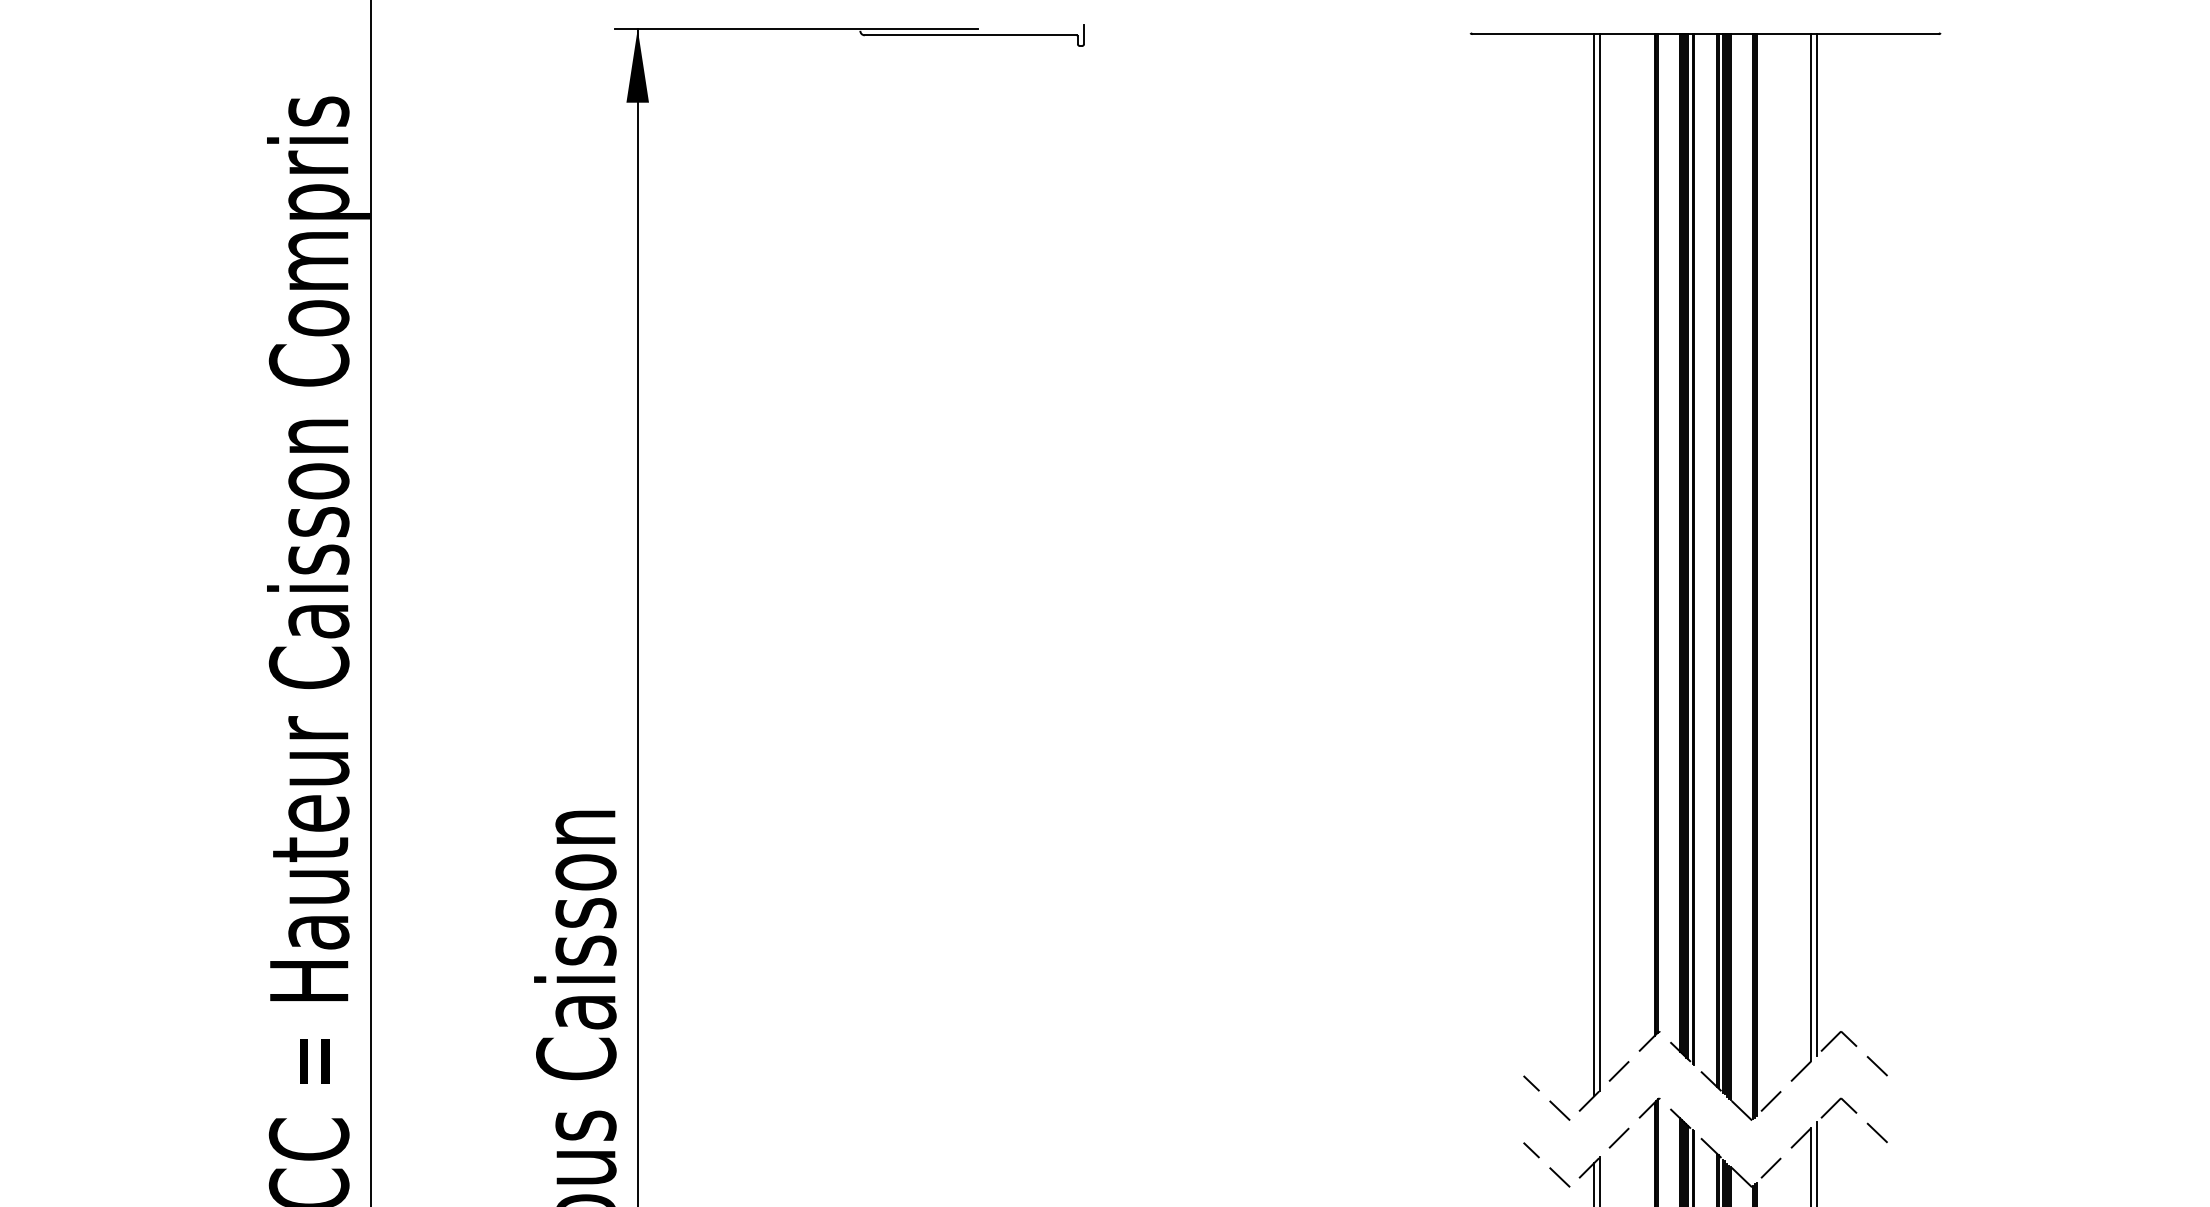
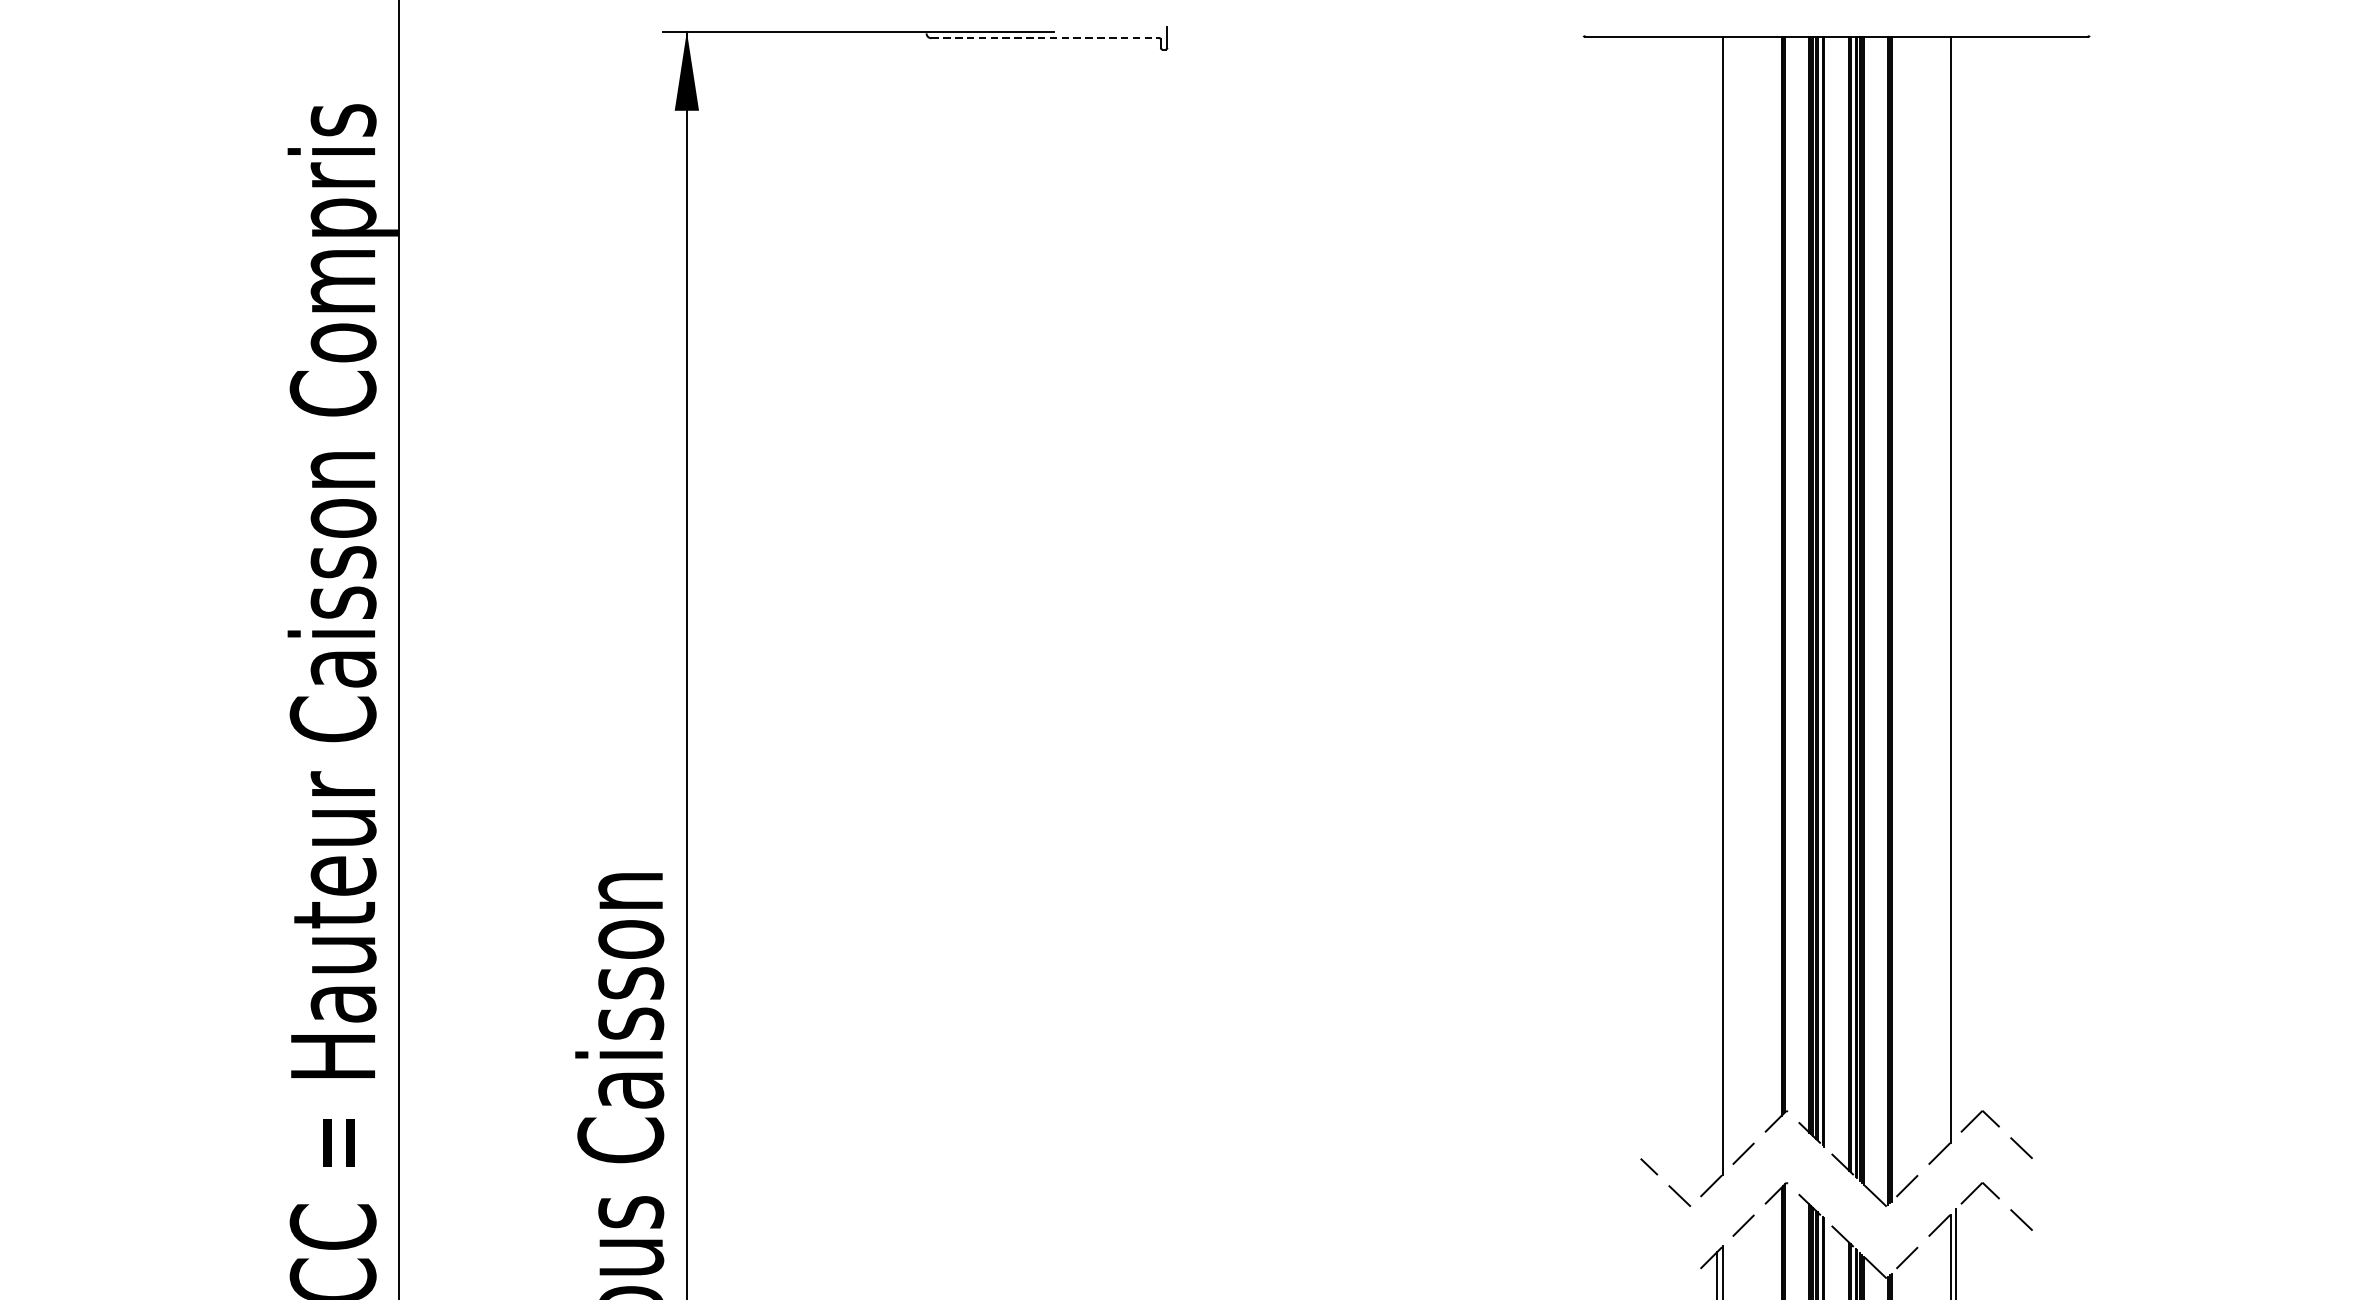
line: (971, 35) -> (1046, 38), solid -> dashed
line: (1816, 544) -> (1956, 586), removed
line: (1594, 564) -> (1717, 608), removed
line: (1549, 1167) -> (1668, 1257), removed

